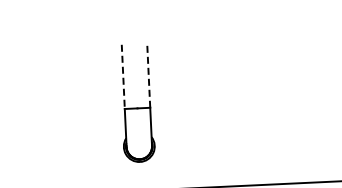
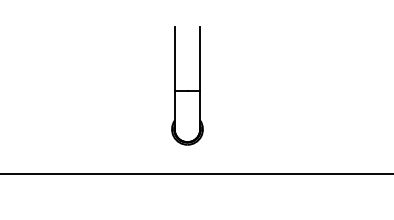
line: (148, 75) -> (200, 58), dashed -> solid
line: (123, 77) -> (174, 59), dashed -> solid

